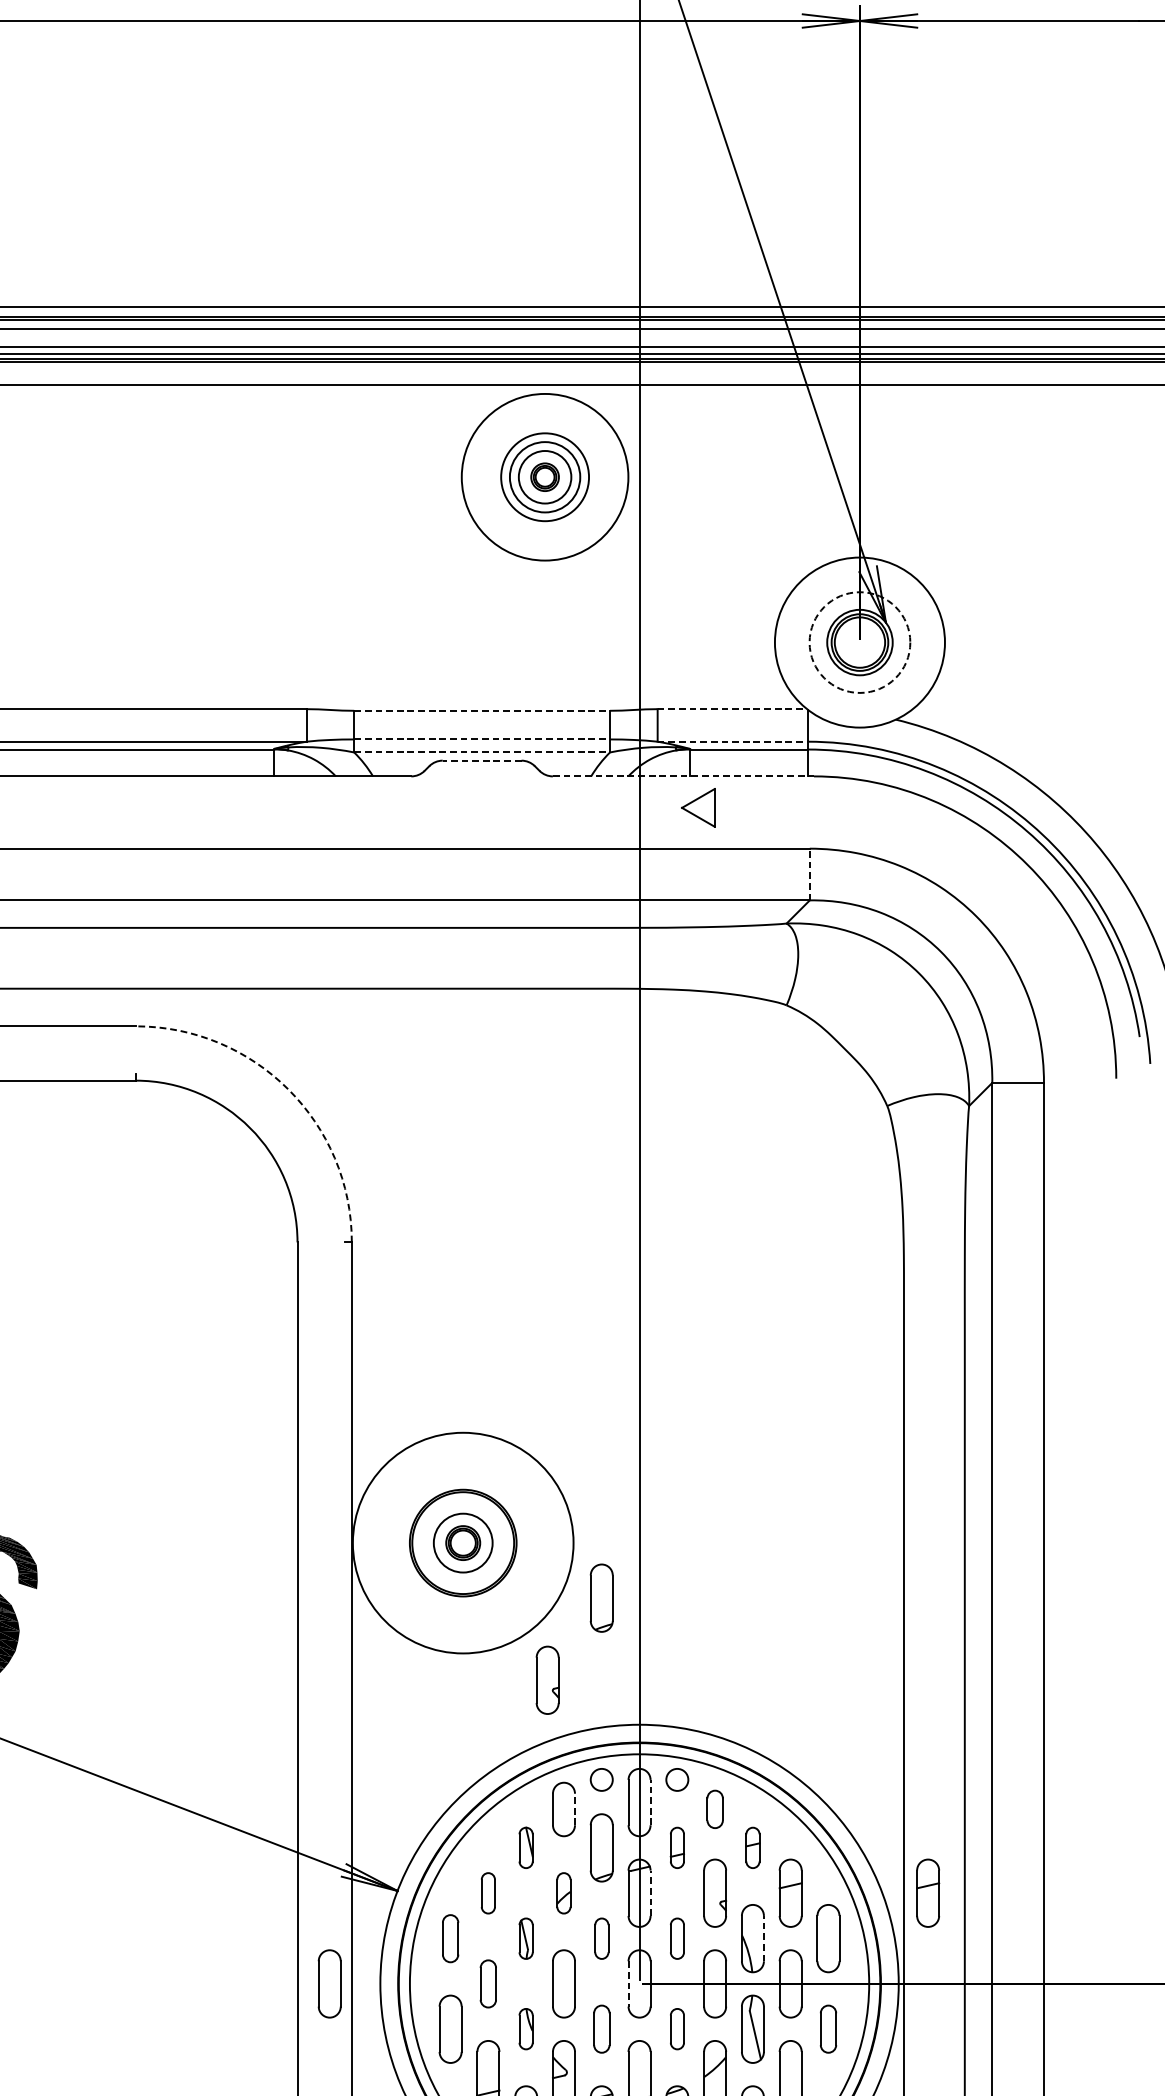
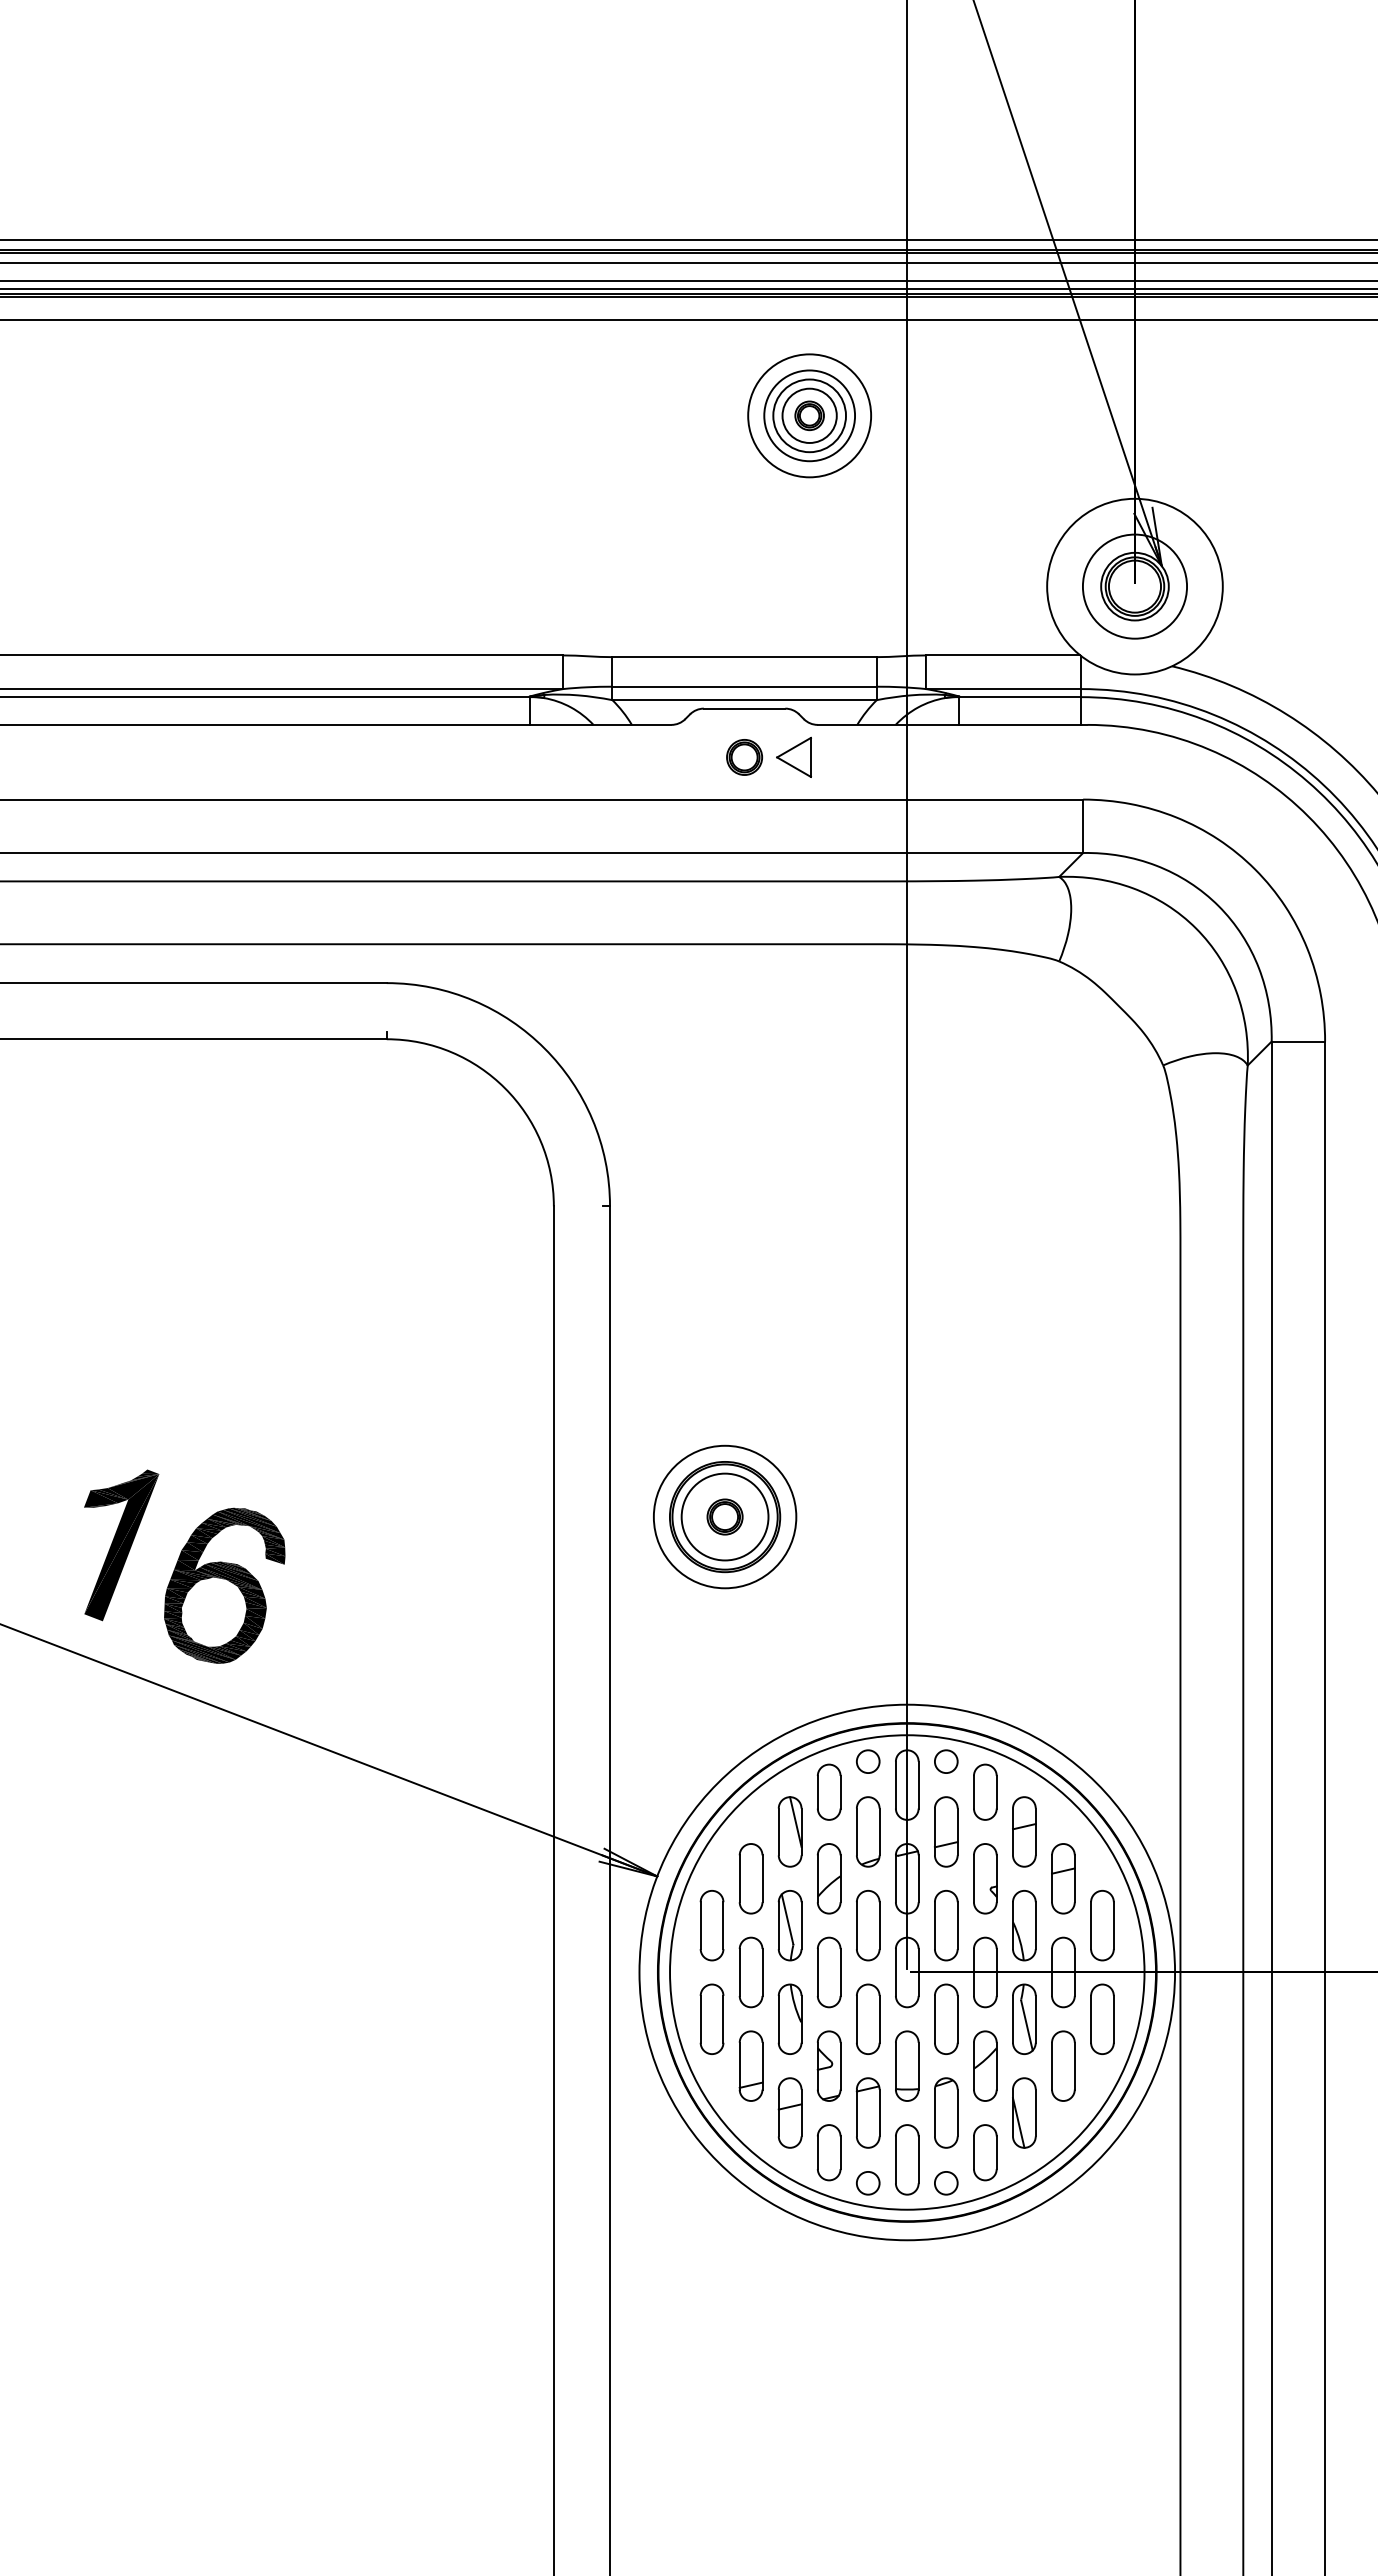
circle: (544, 476) -> (809, 415), size x0.71
circle: (859, 642) -> (1134, 586), dashed -> solid
line: (732, 709) -> (1003, 655), dashed -> solid
line: (482, 711) -> (745, 657), dashed -> solid
line: (482, 739) -> (745, 686), dashed -> solid
line: (732, 742) -> (1003, 689), dashed -> solid
line: (482, 752) -> (745, 700), dashed -> solid
line: (482, 760) -> (744, 708), dashed -> solid
line: (683, 776) -> (952, 724), dashed -> solid
part: (697, 806) -> (793, 756), moved
part: (482, 807) -> (744, 757), added
line: (810, 874) -> (1083, 826), dashed -> solid
arc: (288, 1089) -> (544, 1048), dashed -> solid
circle: (462, 1542) -> (724, 1516), size x0.62
circle: (462, 1542) -> (724, 1516), size x1.43
part: (602, 1597) -> (868, 1573), removed
part: (547, 1680) -> (812, 1658), removed
line: (650, 1801) -> (918, 1784), dashed -> solid
line: (574, 1808) -> (840, 1791), dashed -> solid
part: (715, 1808) -> (985, 1791), size x1.43
part: (525, 1847) -> (789, 1831), size x1.67
part: (677, 1847) -> (946, 1831), size x1.67
part: (753, 1847) -> (1024, 1831), size x1.67
part: (487, 1892) -> (750, 1878), size x1.67
part: (563, 1892) -> (828, 1878), size x1.67
line: (650, 1892) -> (918, 1878), dashed -> solid
part: (928, 1892) -> (1205, 1878), removed
part: (450, 1938) -> (711, 1925), size x1.43
part: (525, 1938) -> (789, 1925), size x1.67
part: (602, 1938) -> (868, 1925), size x1.67
part: (677, 1938) -> (946, 1925), size x1.67
line: (763, 1938) -> (1035, 1925), dashed -> solid
part: (329, 1983) -> (586, 1972), removed
part: (487, 1983) -> (750, 1972), size x1.43
line: (628, 1983) -> (895, 1972), dashed -> solid
part: (525, 2028) -> (789, 2018), size x1.67
part: (602, 2028) -> (868, 2018), size x1.43
part: (677, 2028) -> (946, 2018), size x1.67
part: (828, 2028) -> (1102, 2018), size x1.43

